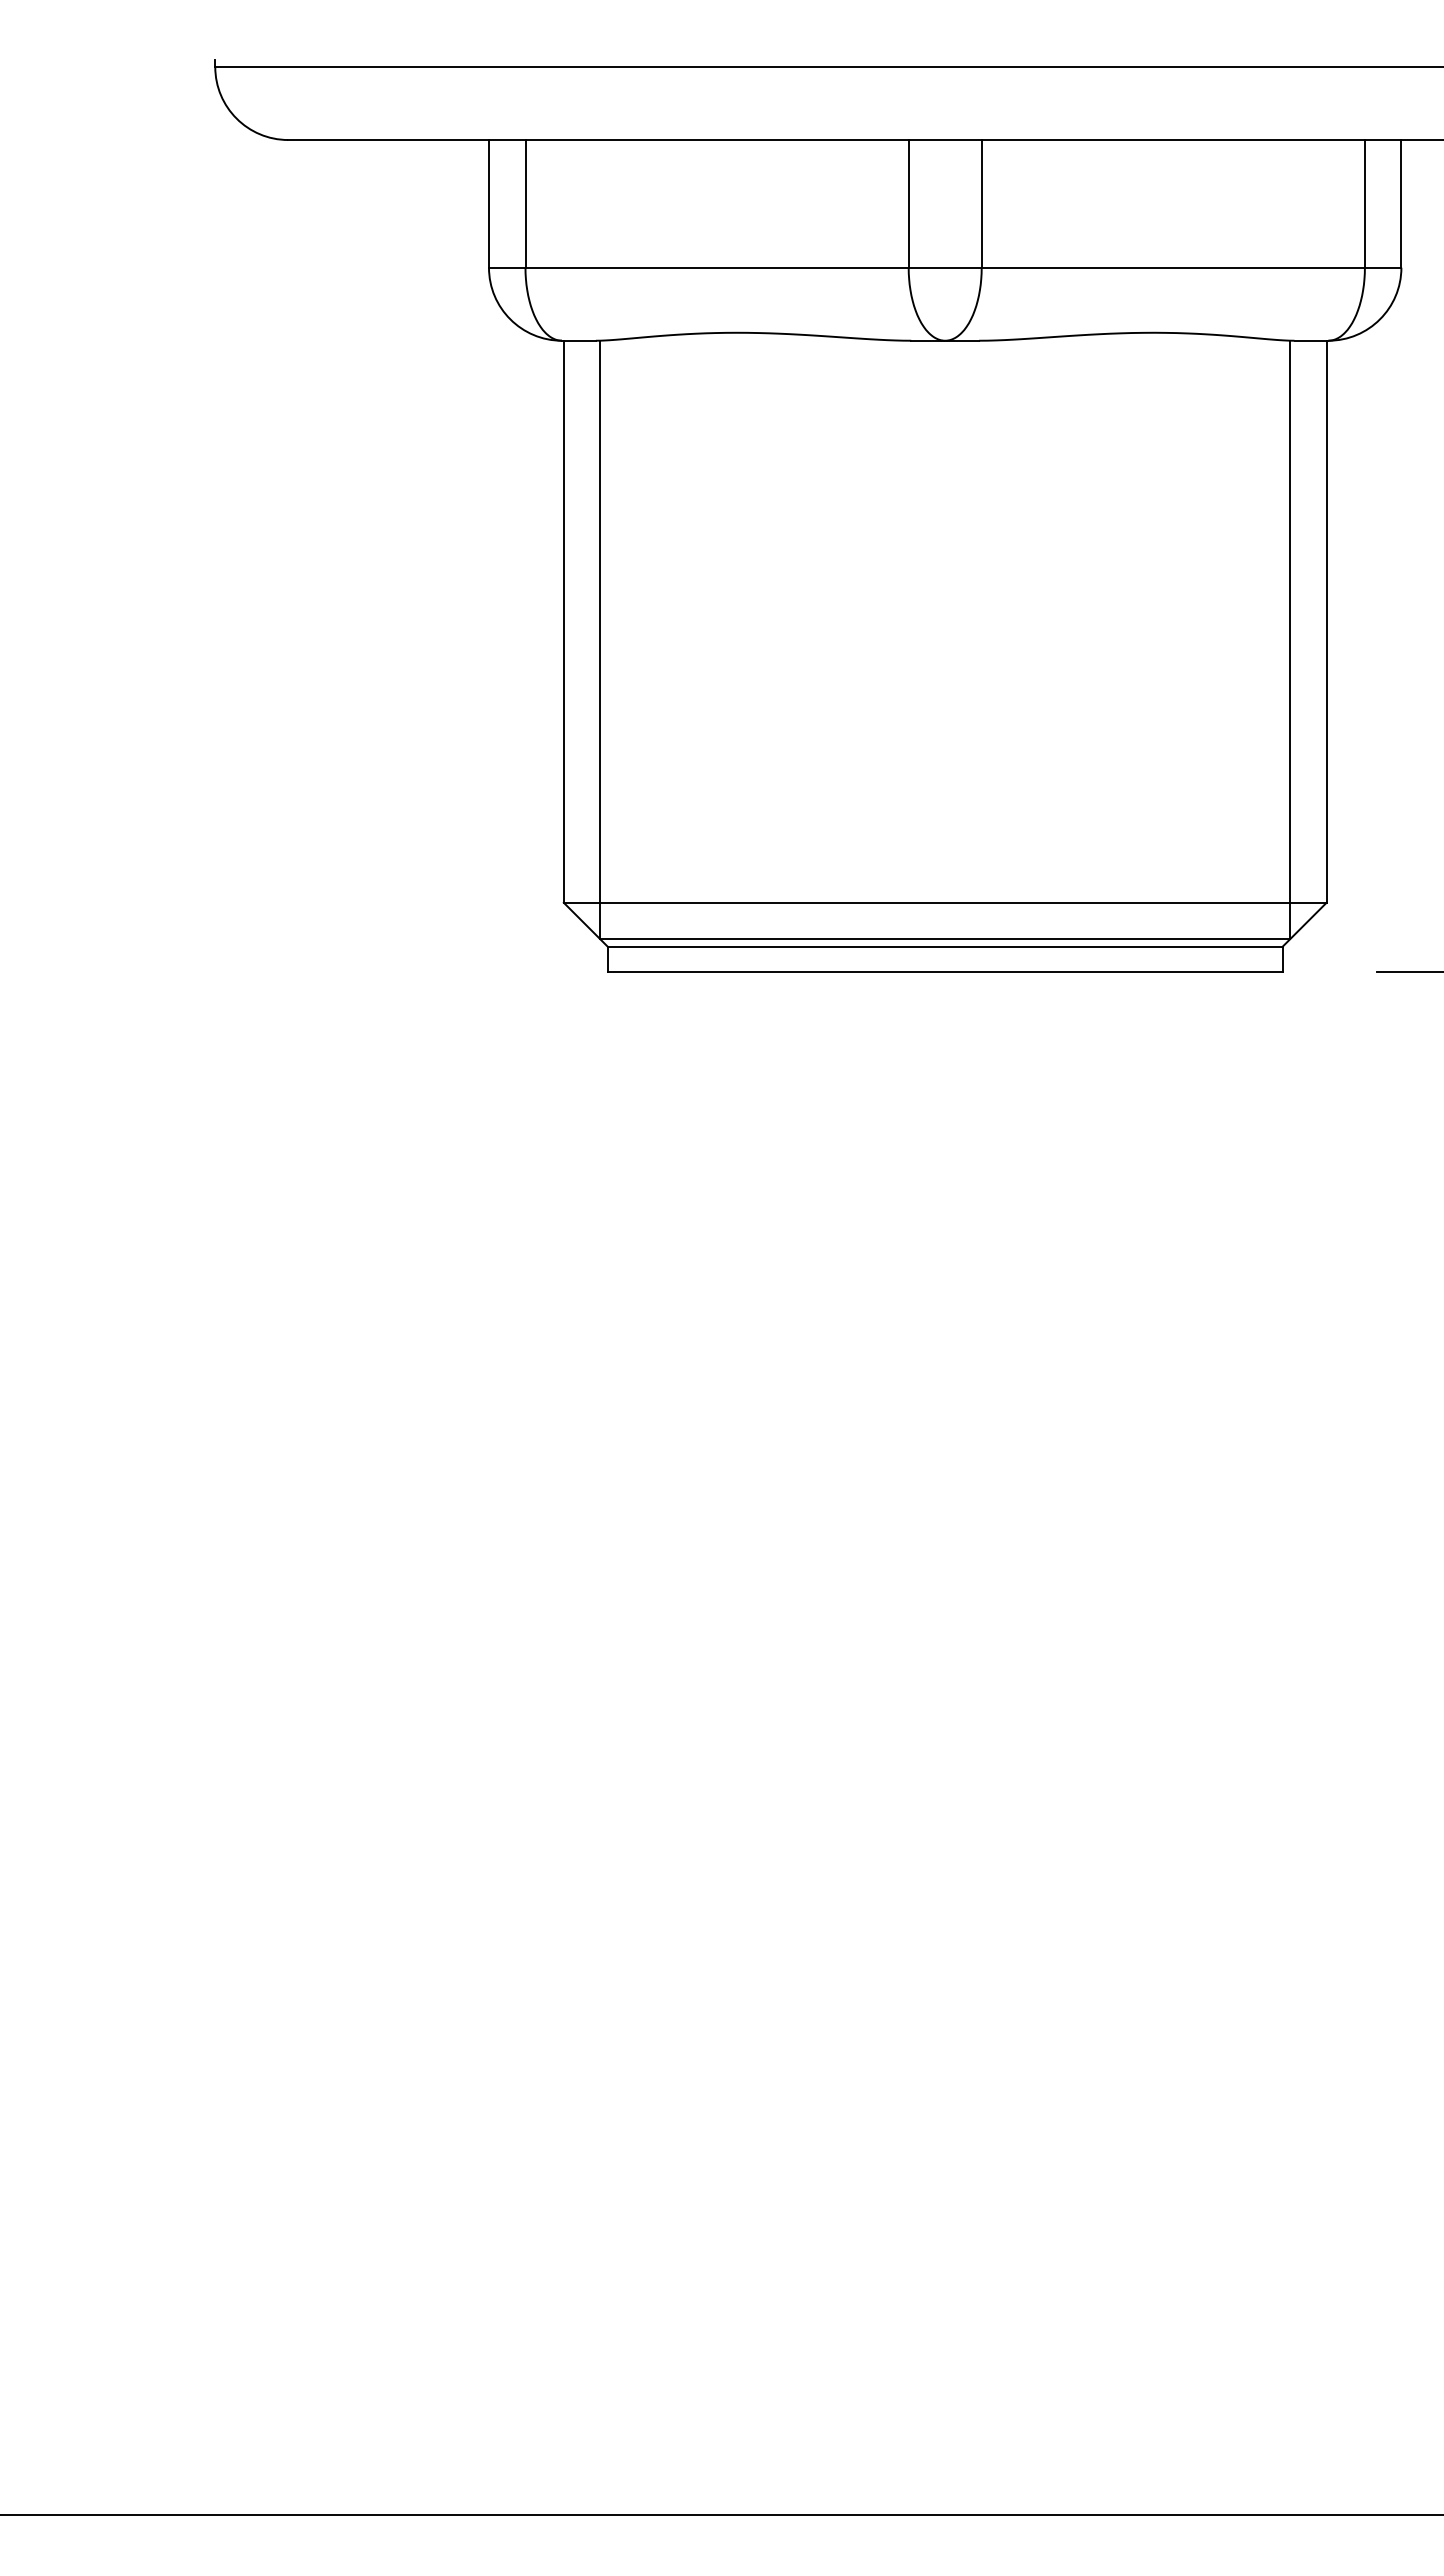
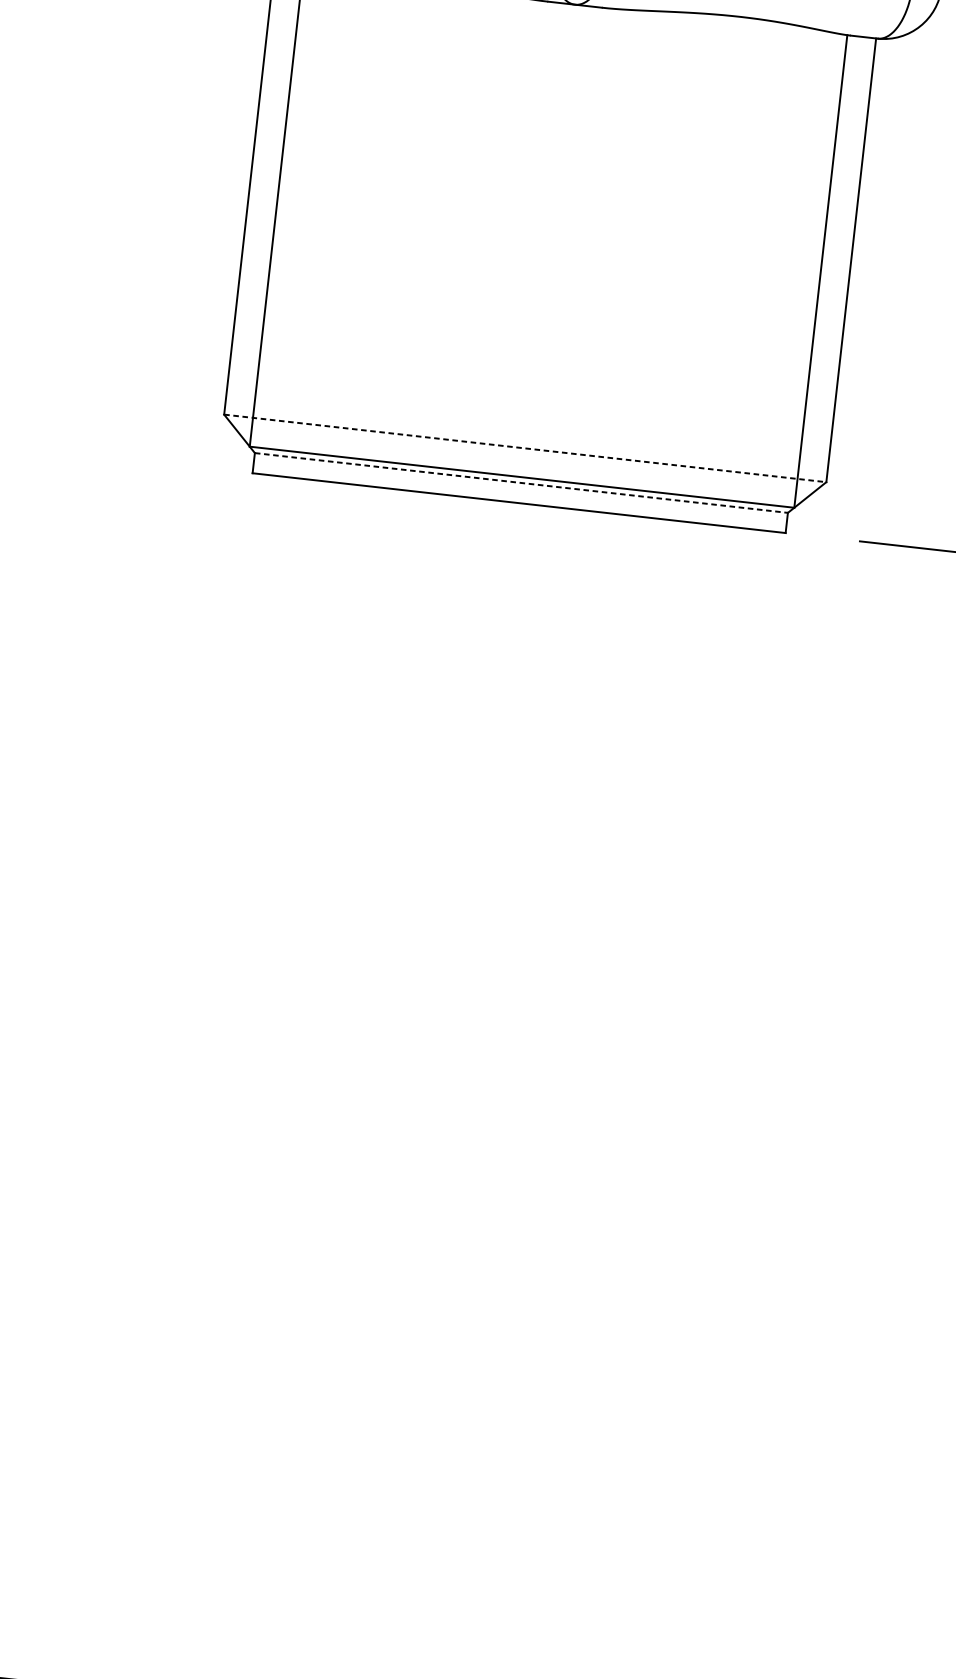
line: (945, 902) -> (525, 448), solid -> dashed
line: (945, 946) -> (521, 482), solid -> dashed

